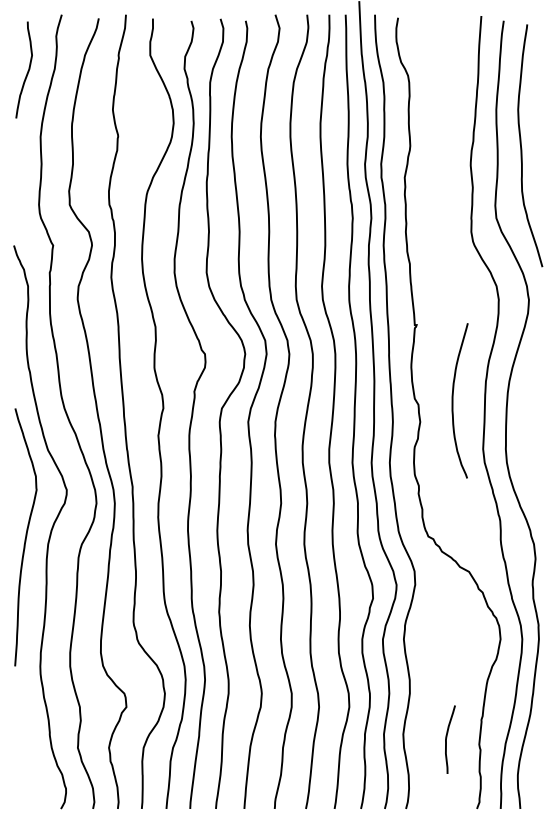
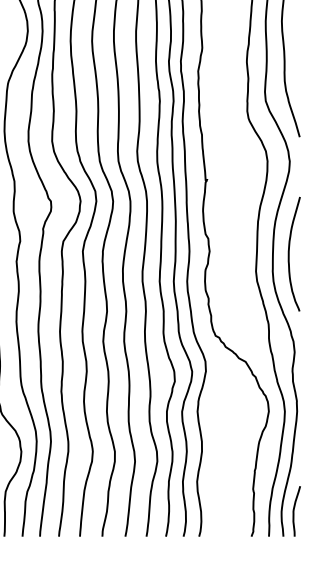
curve: (453, 400) -> (289, 253), moved
curve: (447, 737) -> (294, 509), moved

